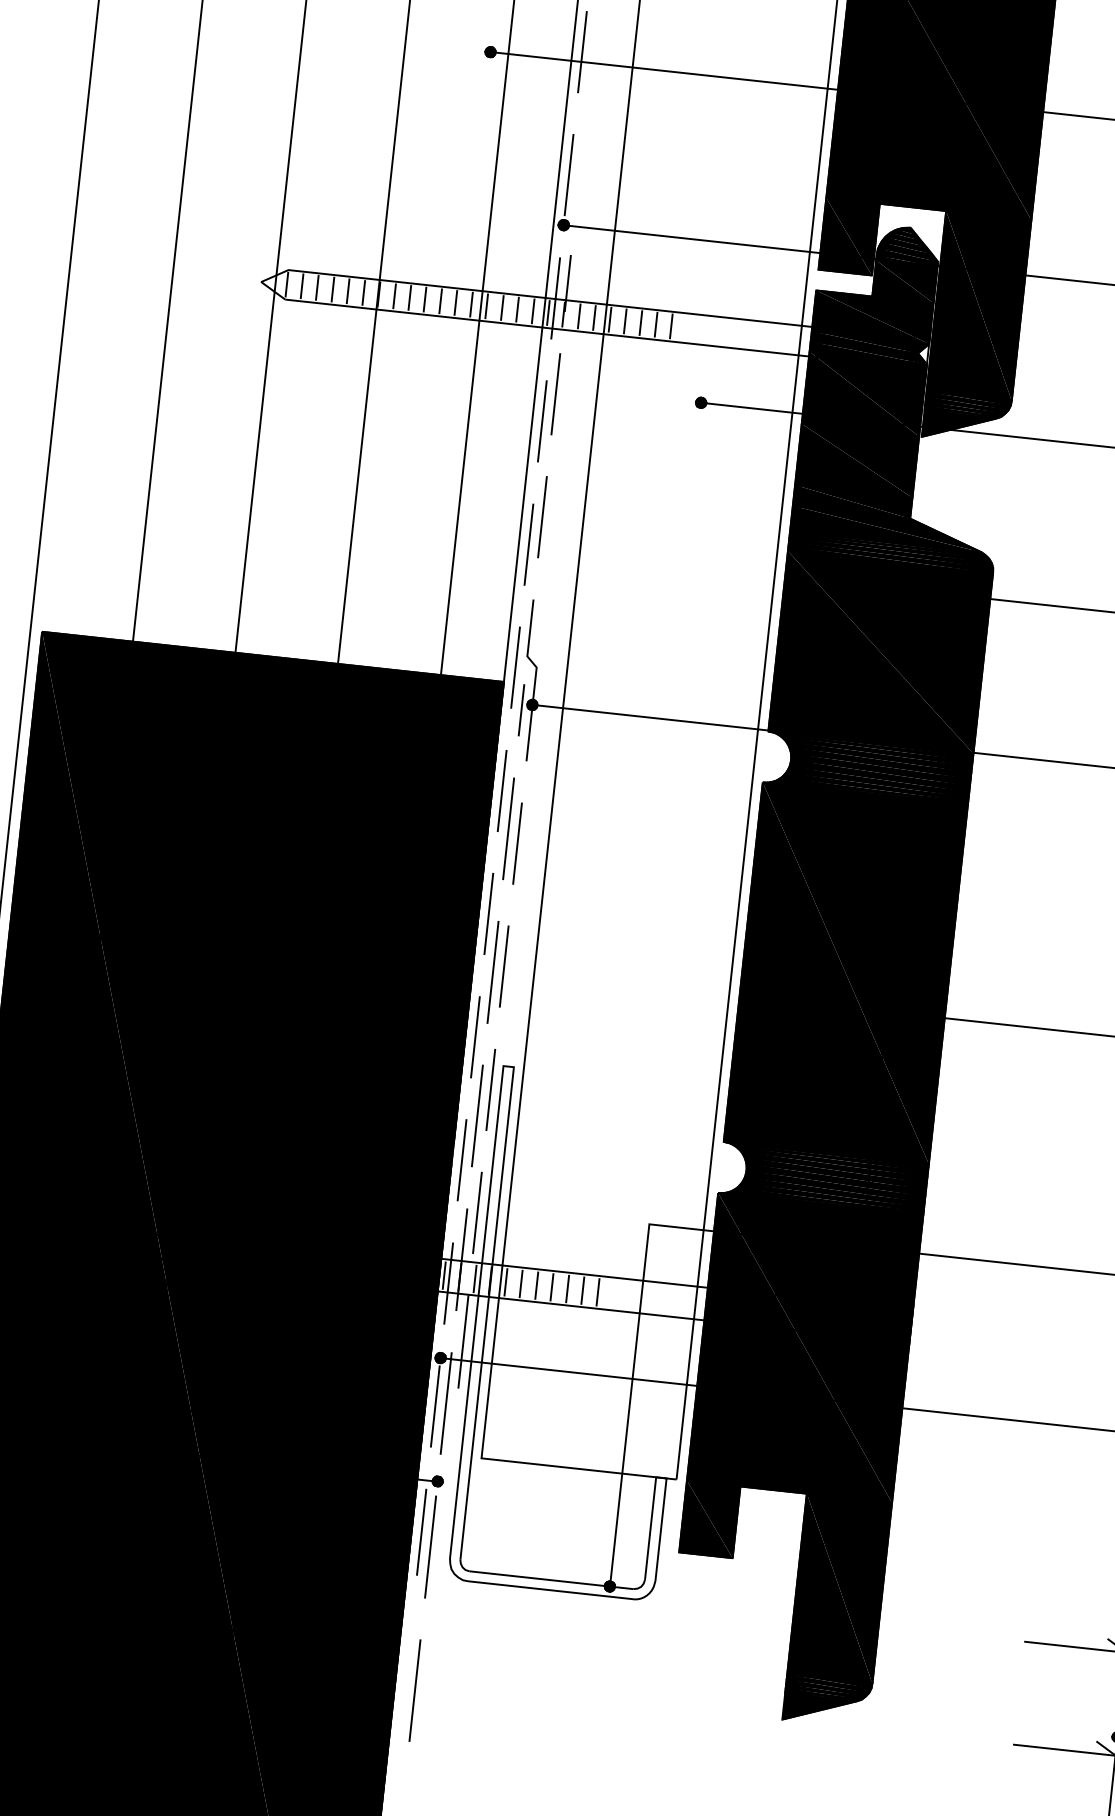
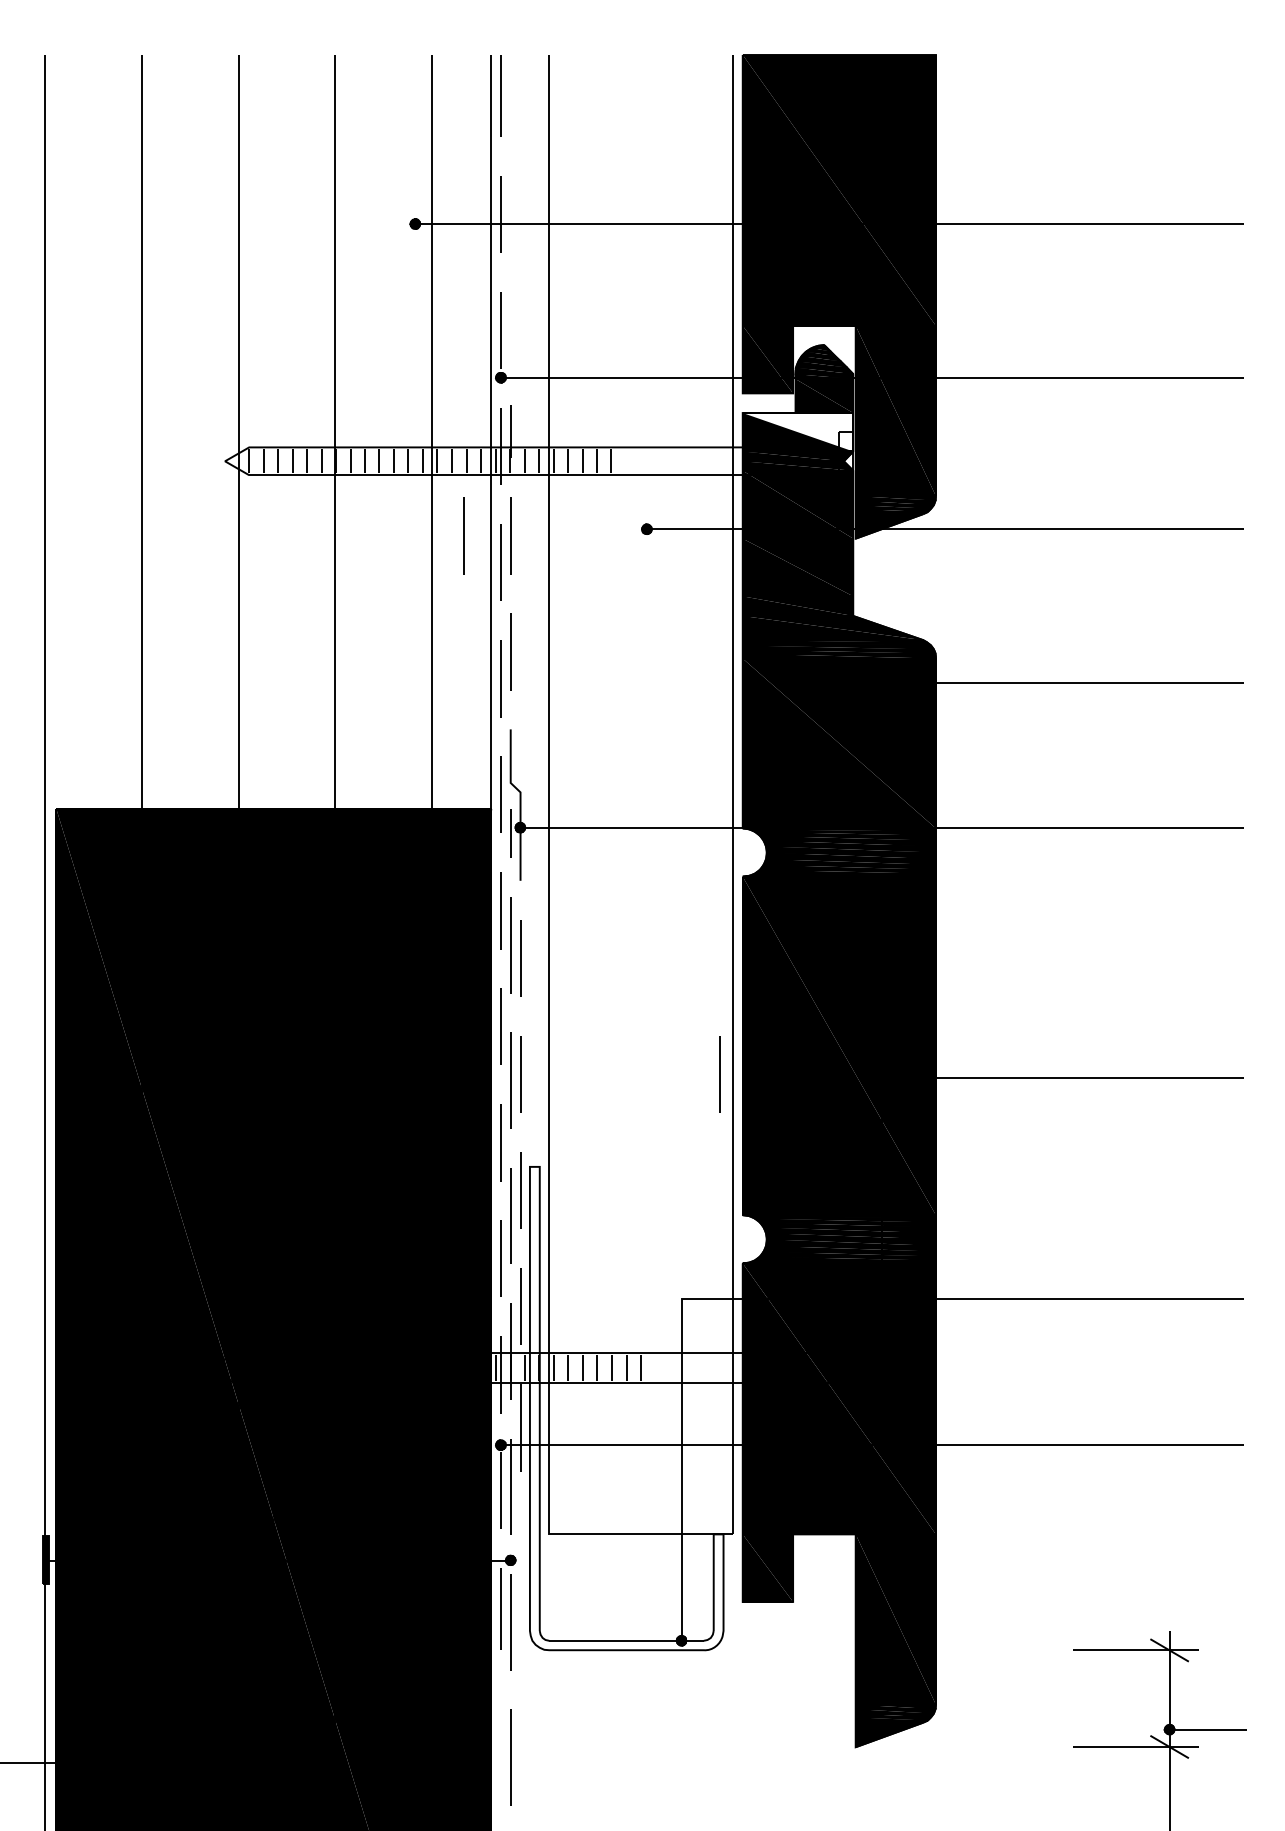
fill: (872, 317) -> (797, 432), removed
line: (505, 388) -> (463, 535), added
line: (715, 989) -> (719, 1074), added

